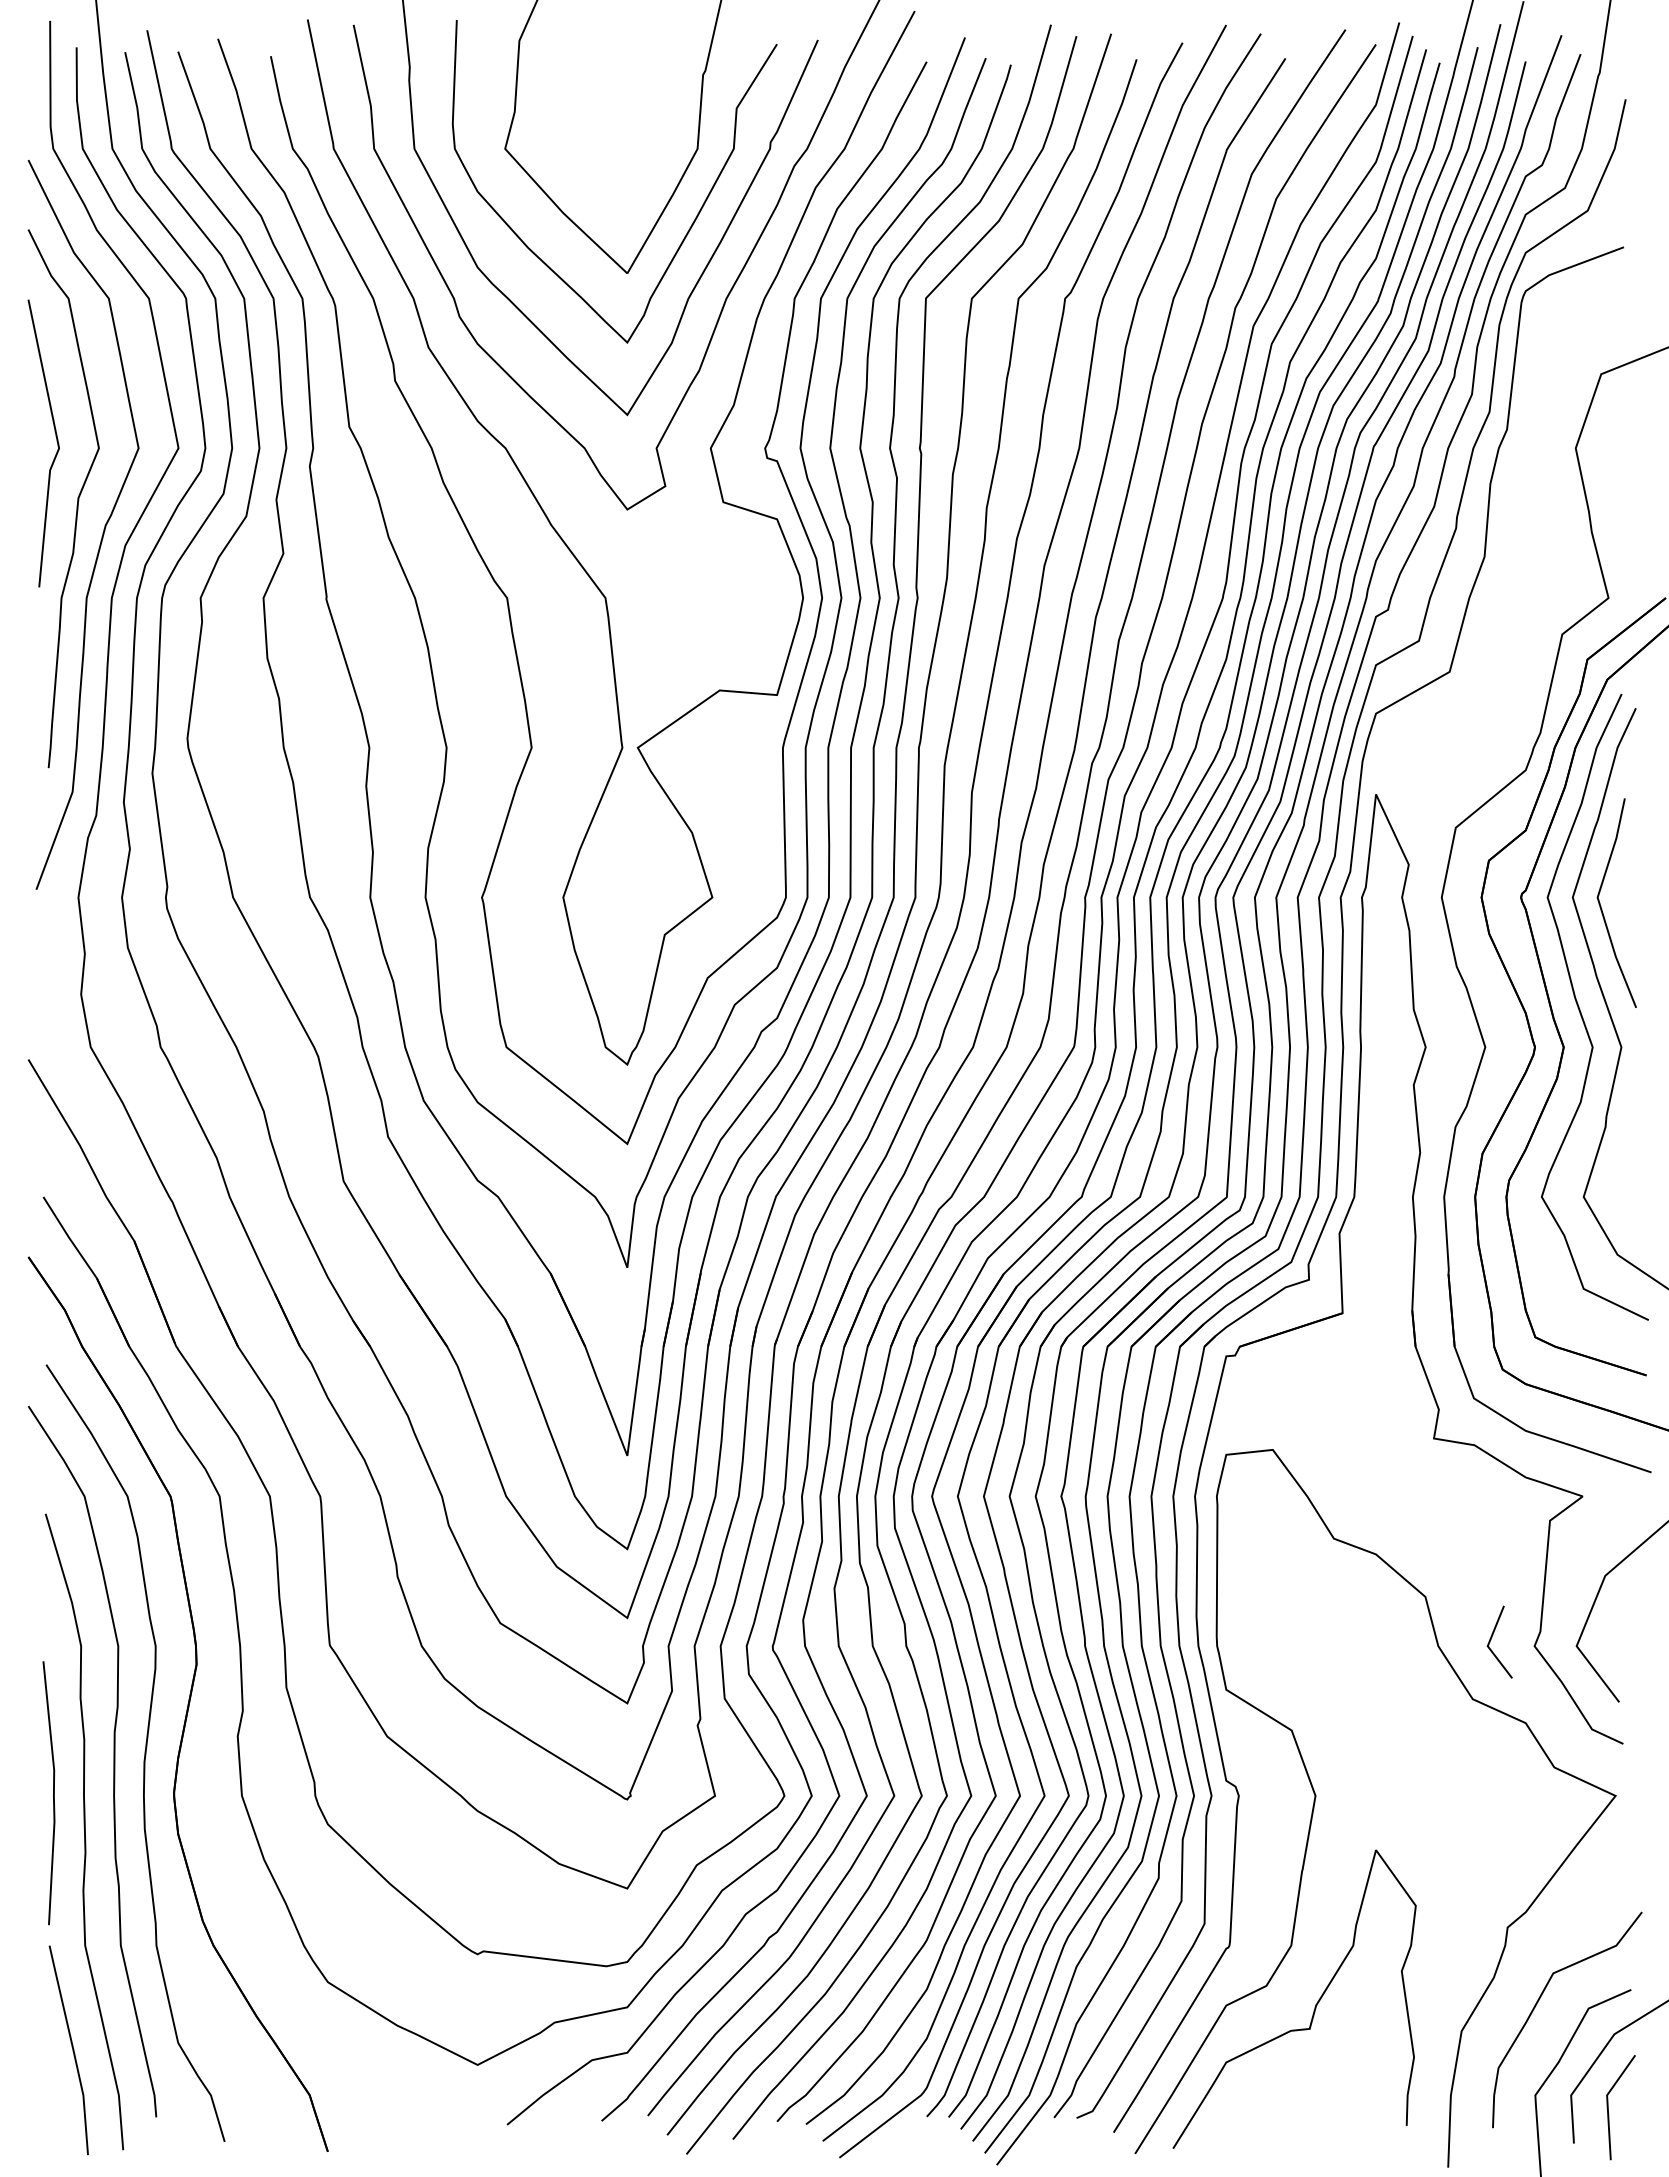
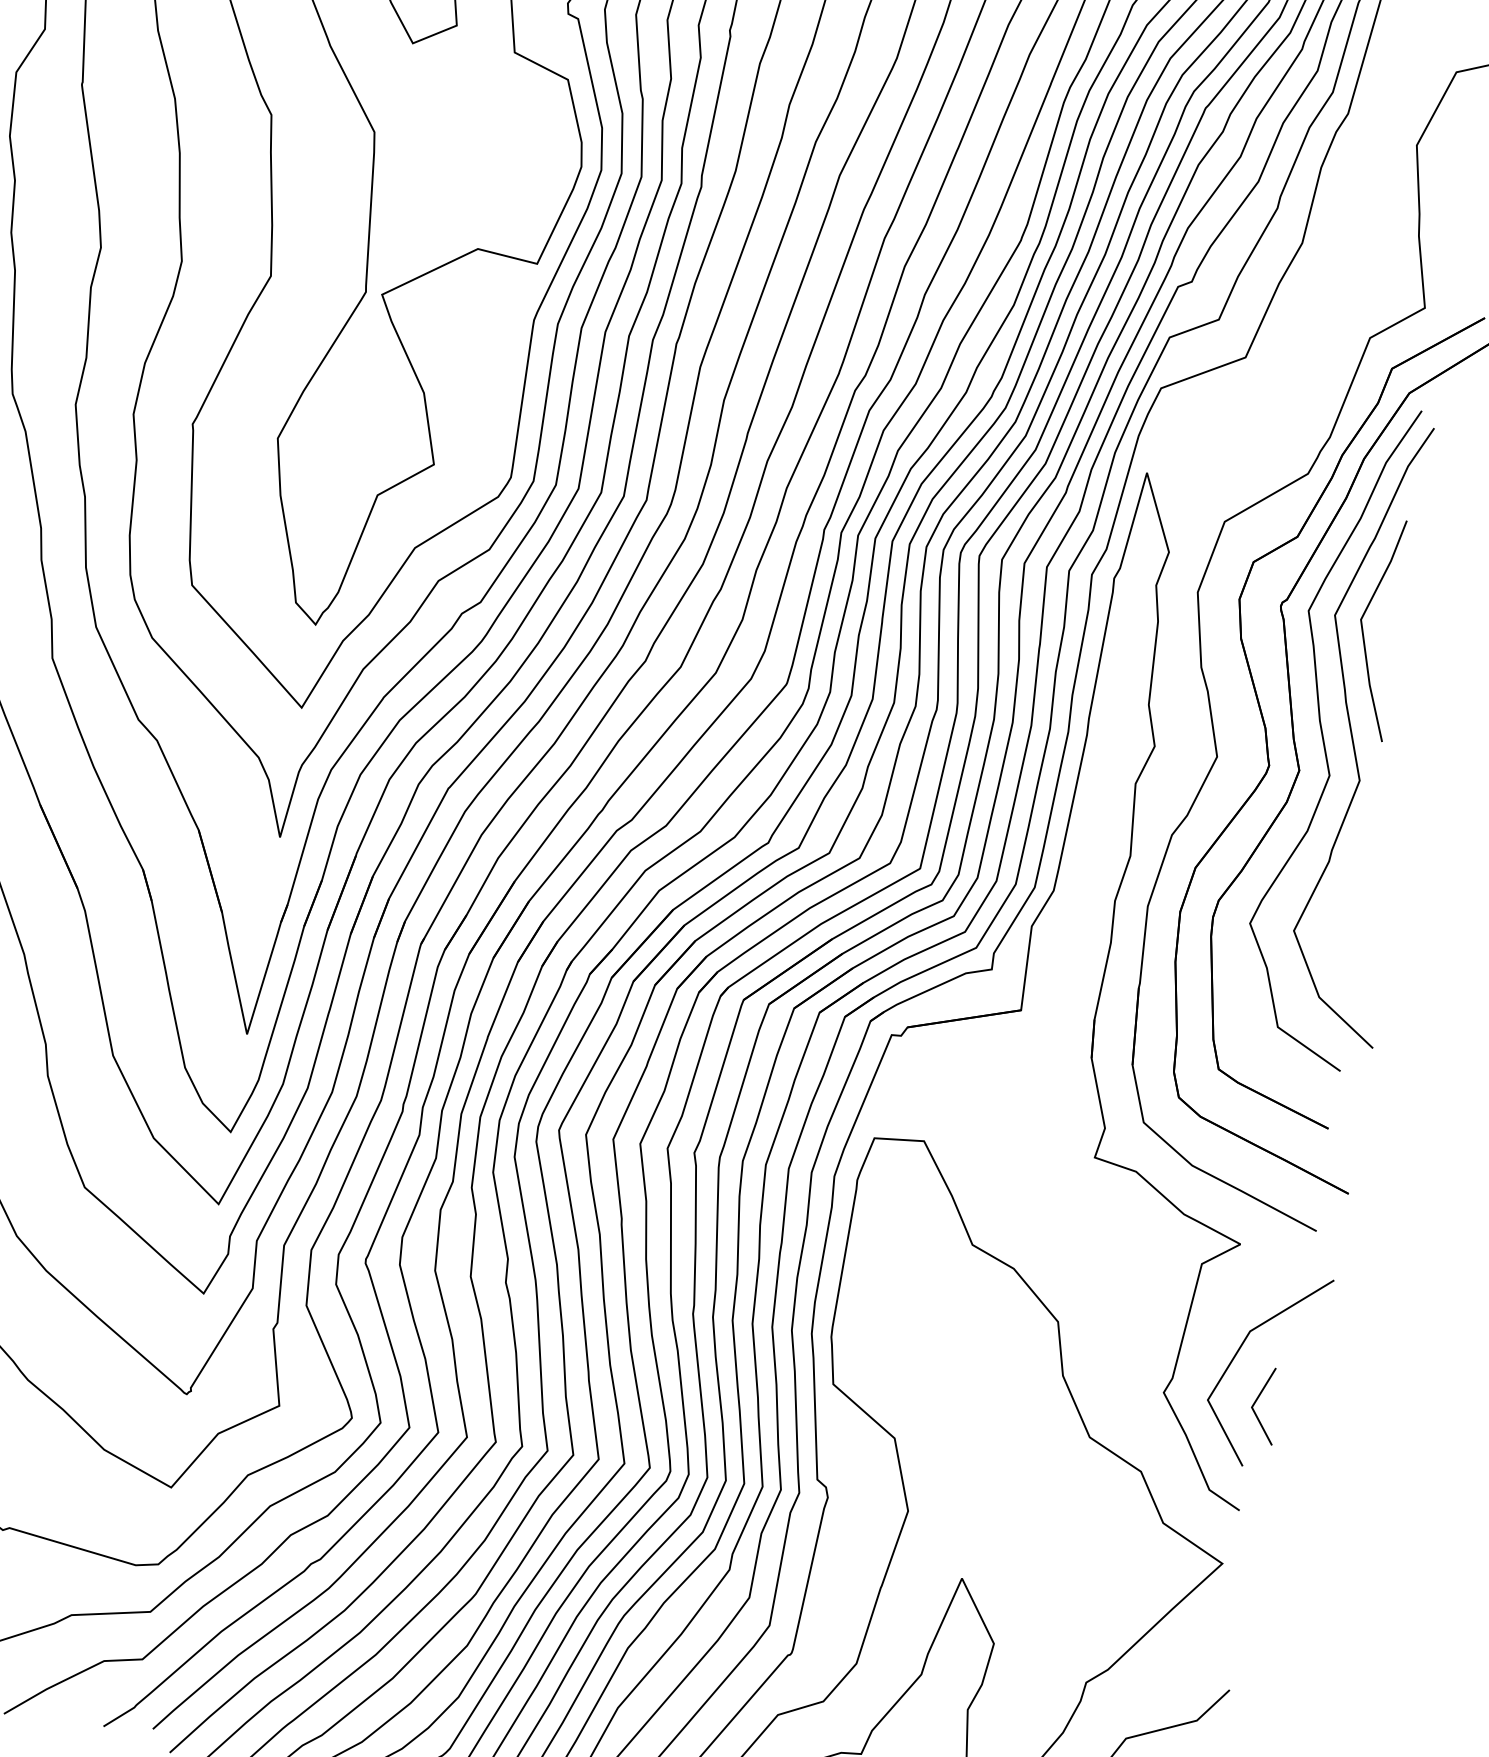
line: (1492, 1637) -> (1258, 1399), moved

